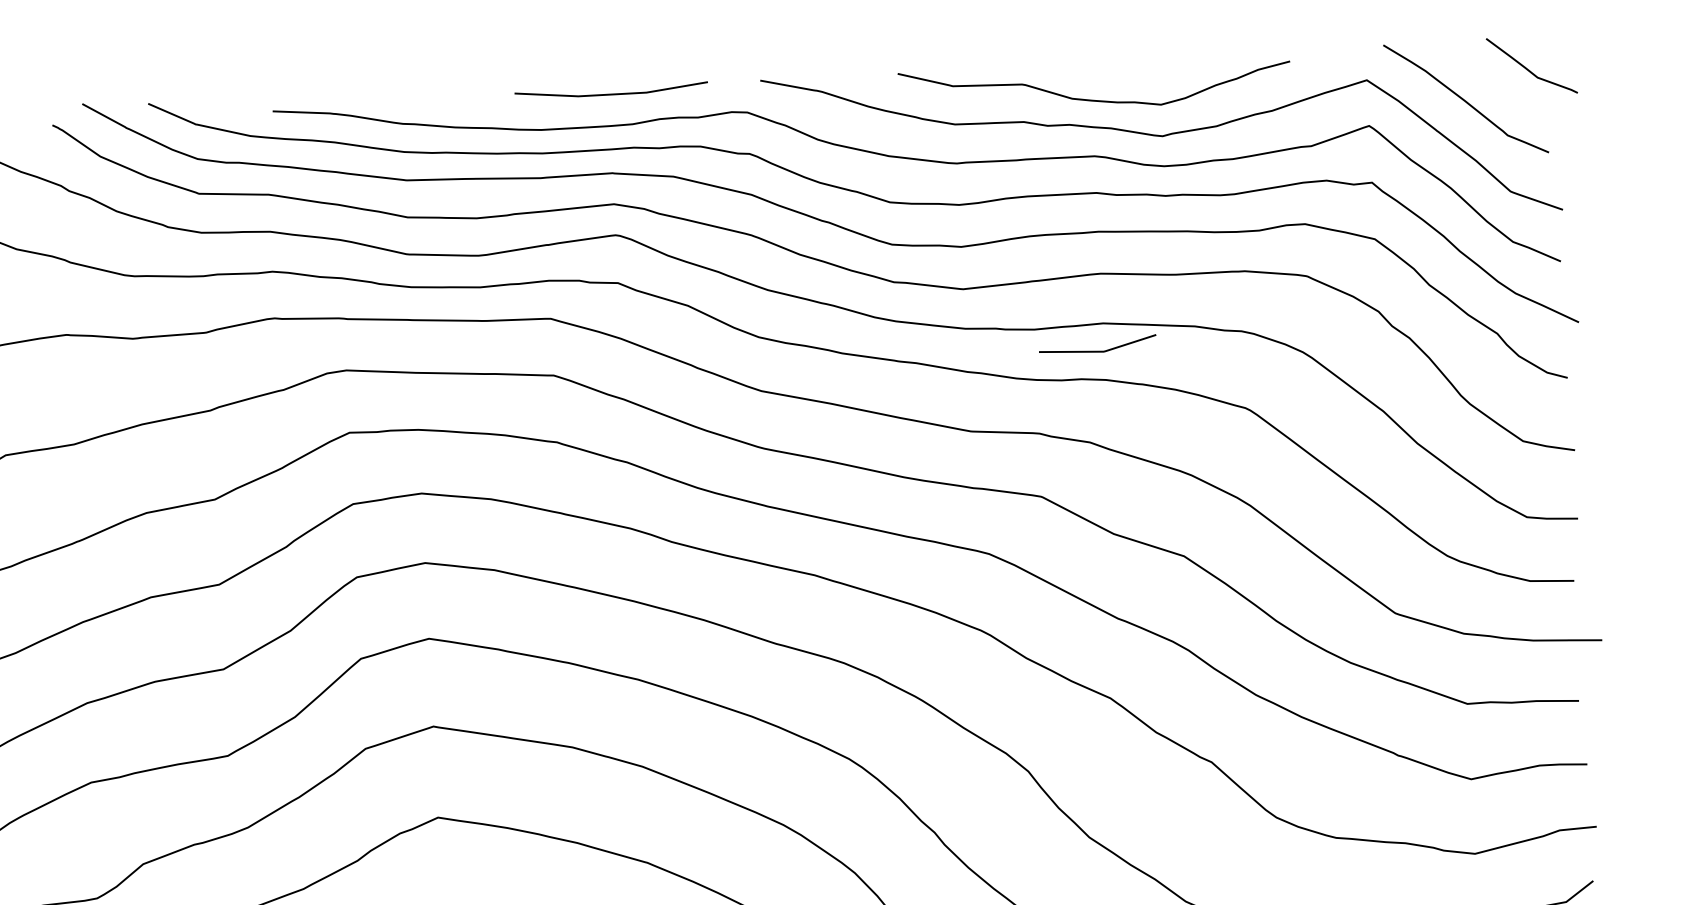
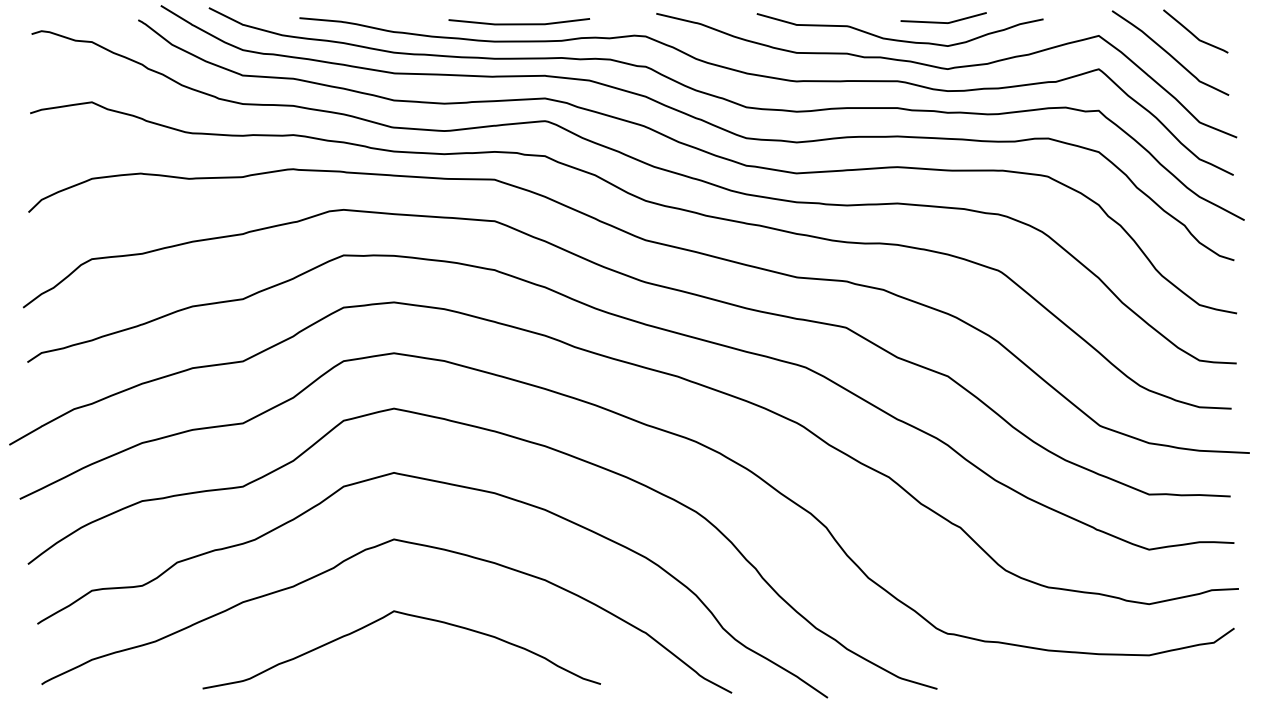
curve: (1528, 68) -> (1193, 33), moved
curve: (611, 93) -> (519, 23), moved
line: (1093, 349) -> (940, 21), moved

